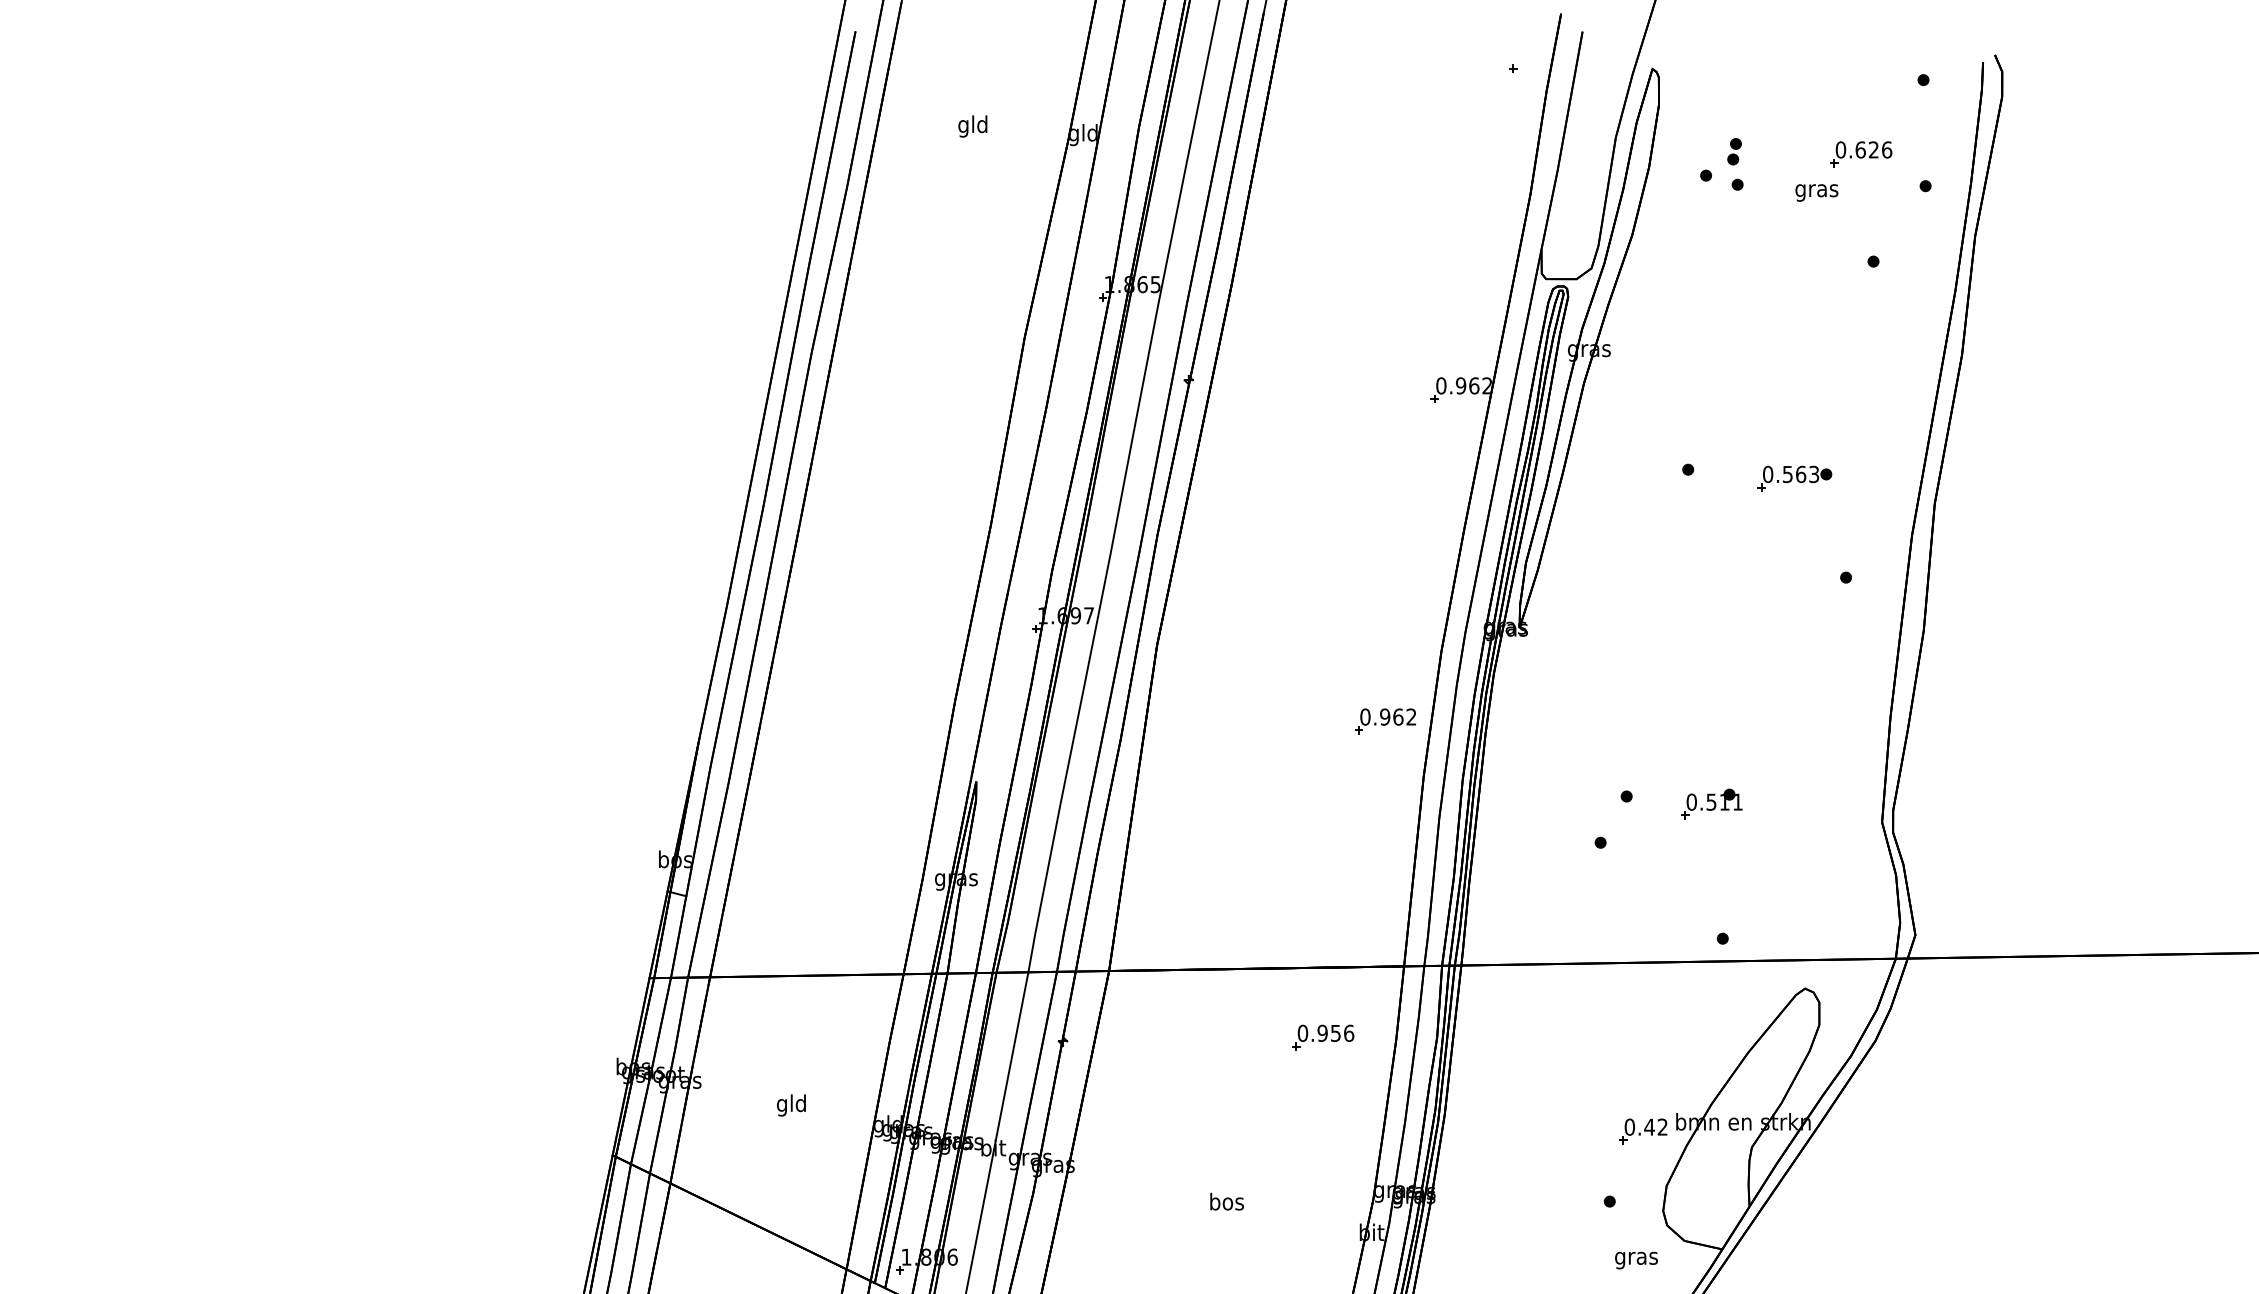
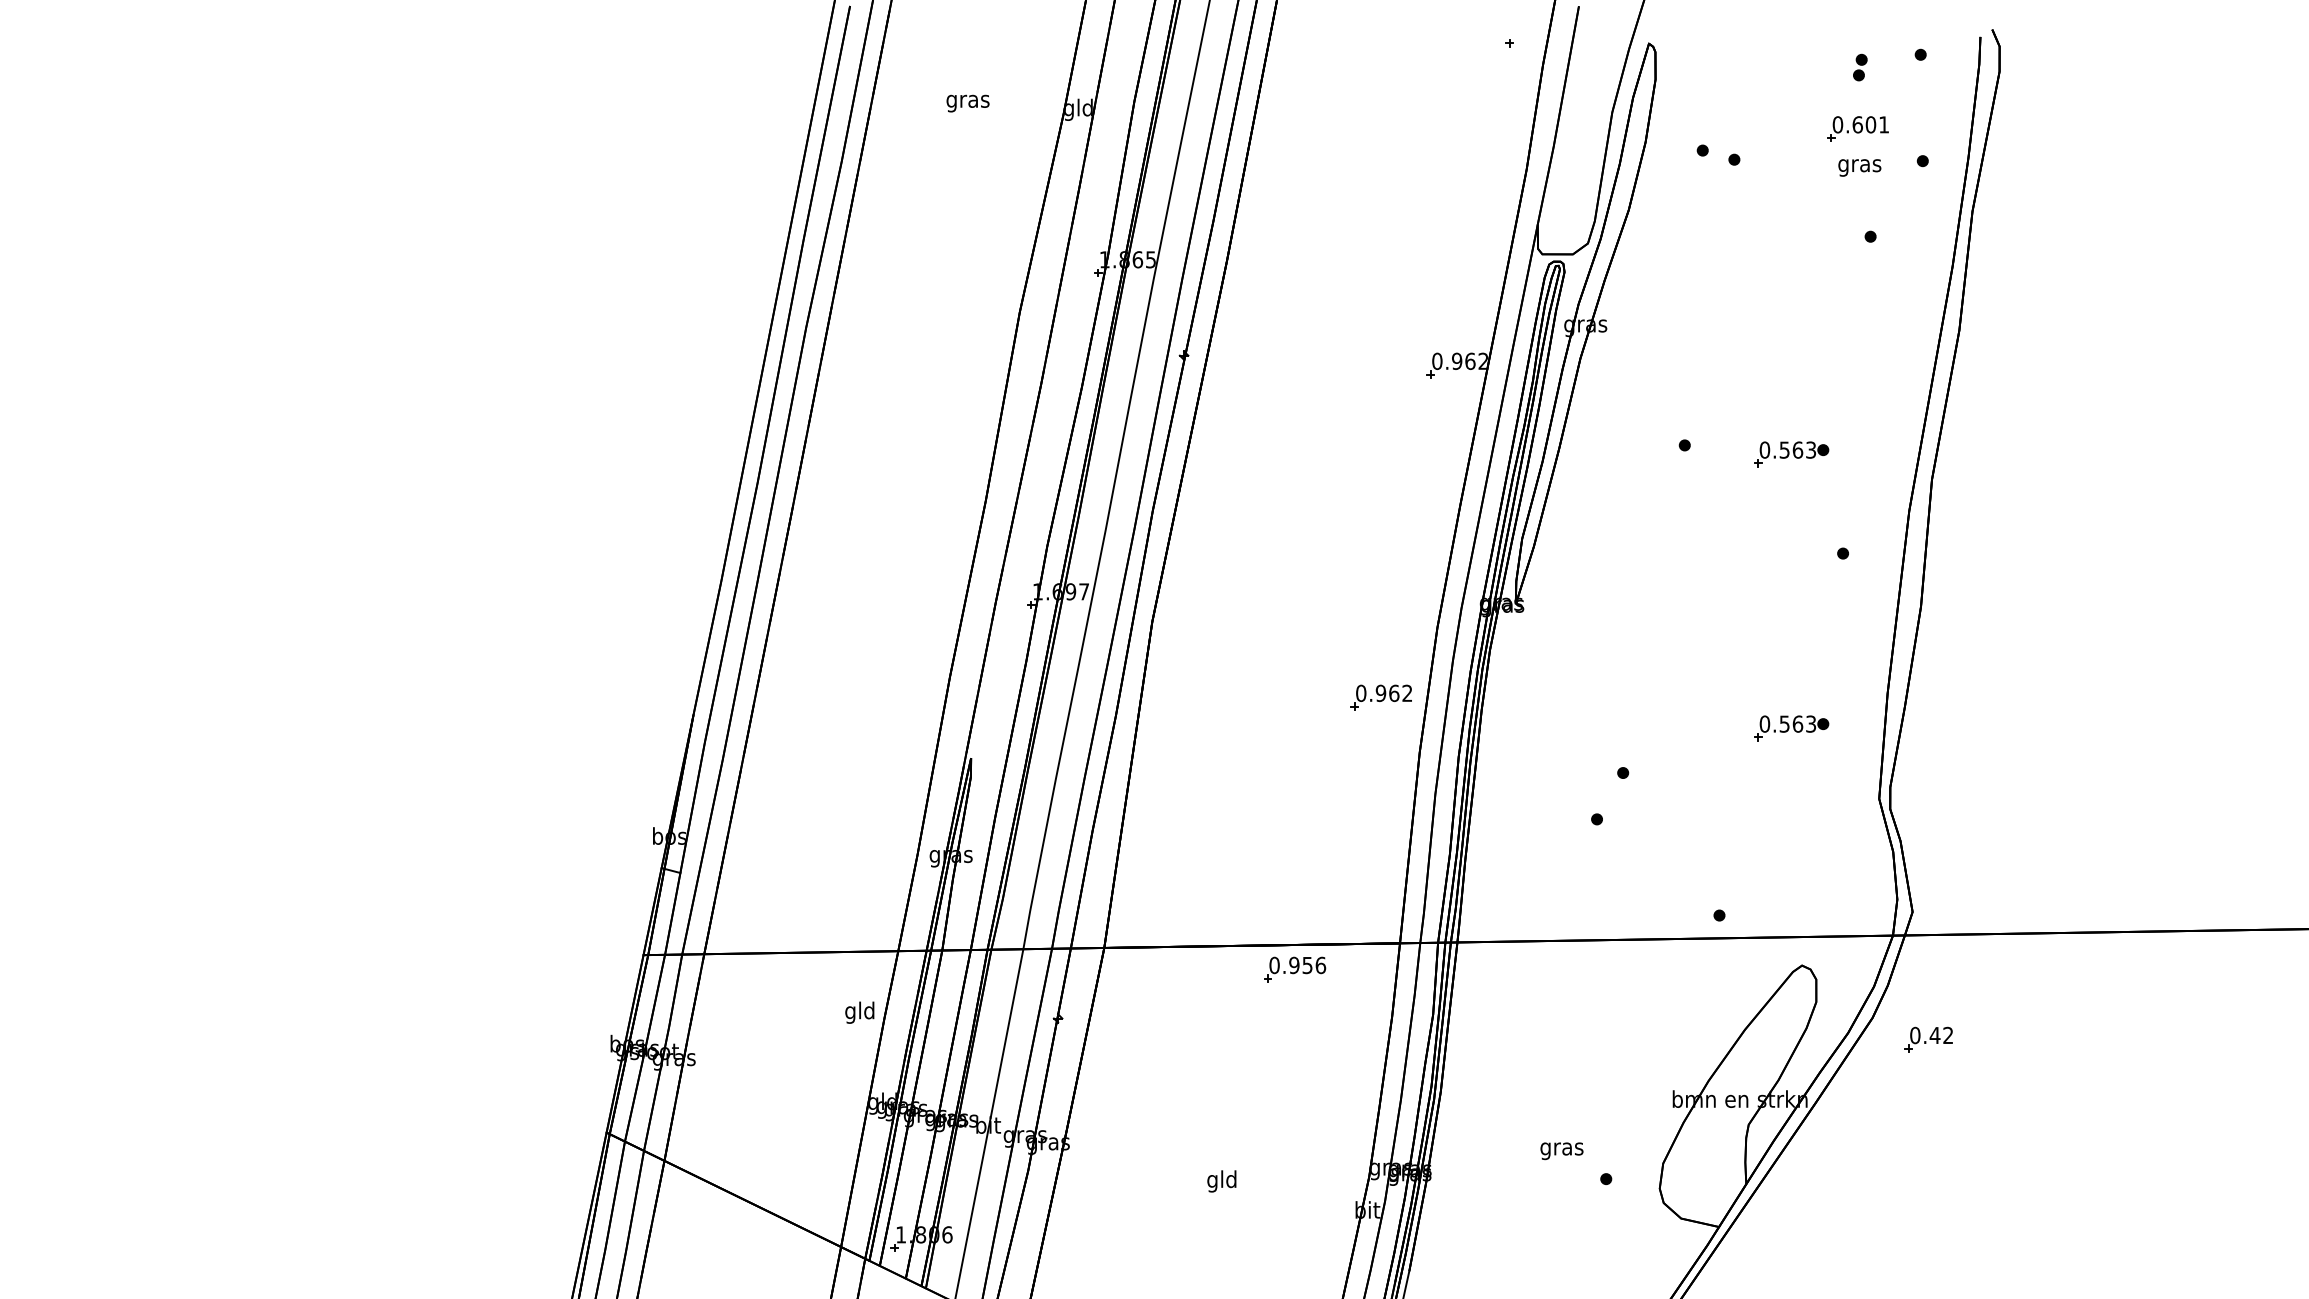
text: (972, 126) -> (967, 101), gld -> gras
text: (1880, 149) -> (1877, 124), 0.626 -> 0.601
part: (1734, 151) -> (1860, 67), moved
text: (1816, 192) -> (1859, 167), moved
part: (1794, 752) -> (1791, 728), added
part: (1711, 803) -> (1708, 780), removed
part: (1323, 1037) -> (1295, 969), moved
text: (791, 1105) -> (859, 1012), moved
part: (1642, 1131) -> (1928, 1039), moved
text: (1227, 1203) -> (1222, 1181), bos -> gld
text: (1636, 1260) -> (1561, 1151), moved

